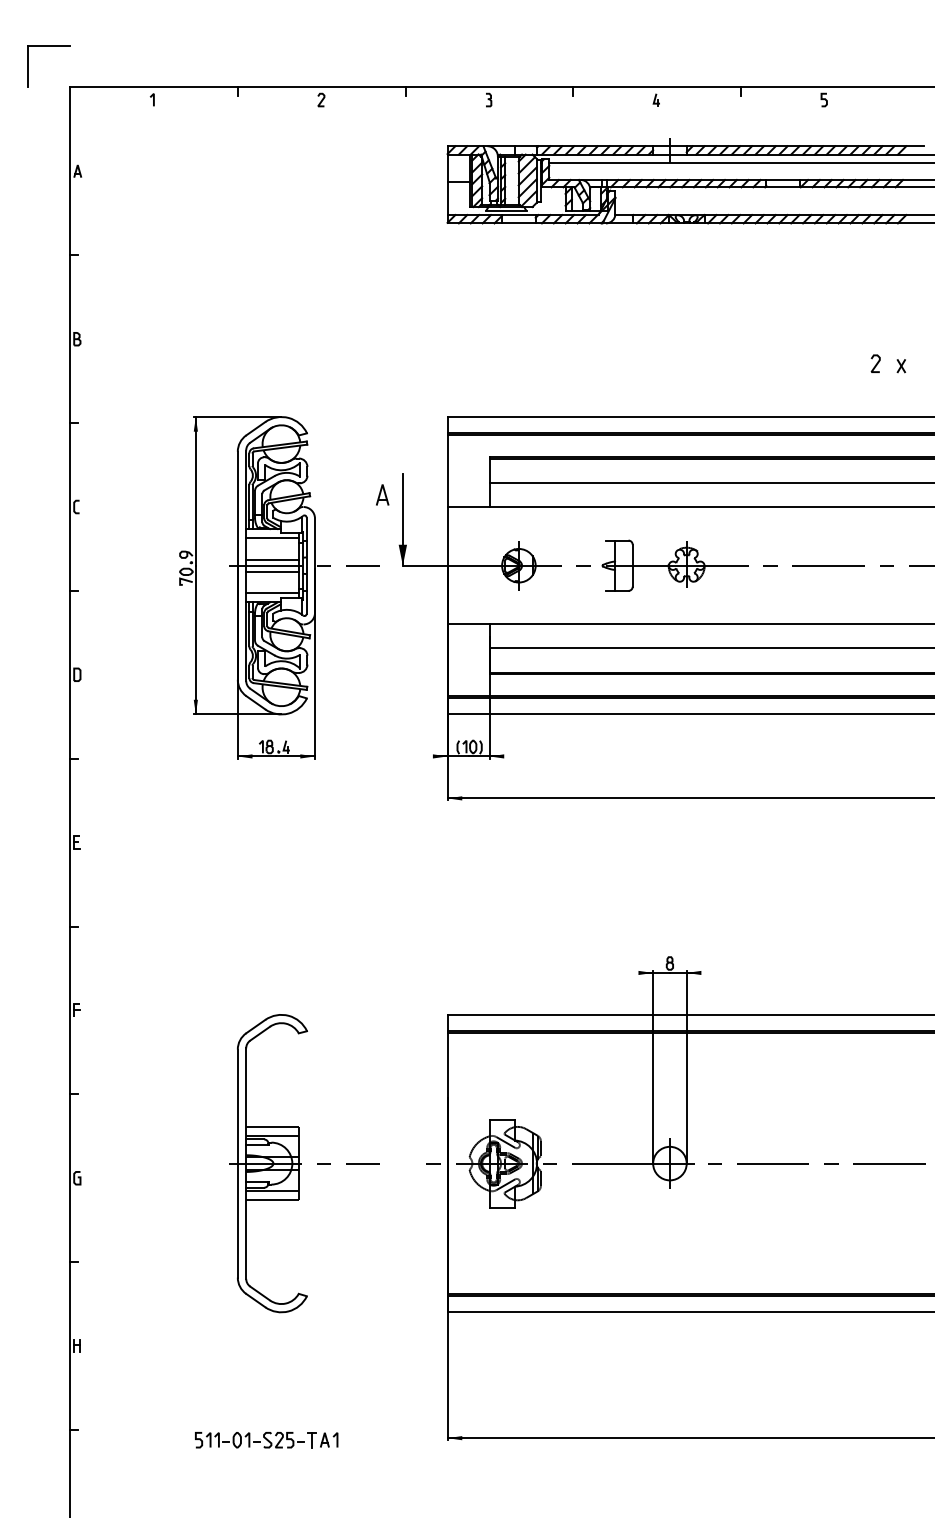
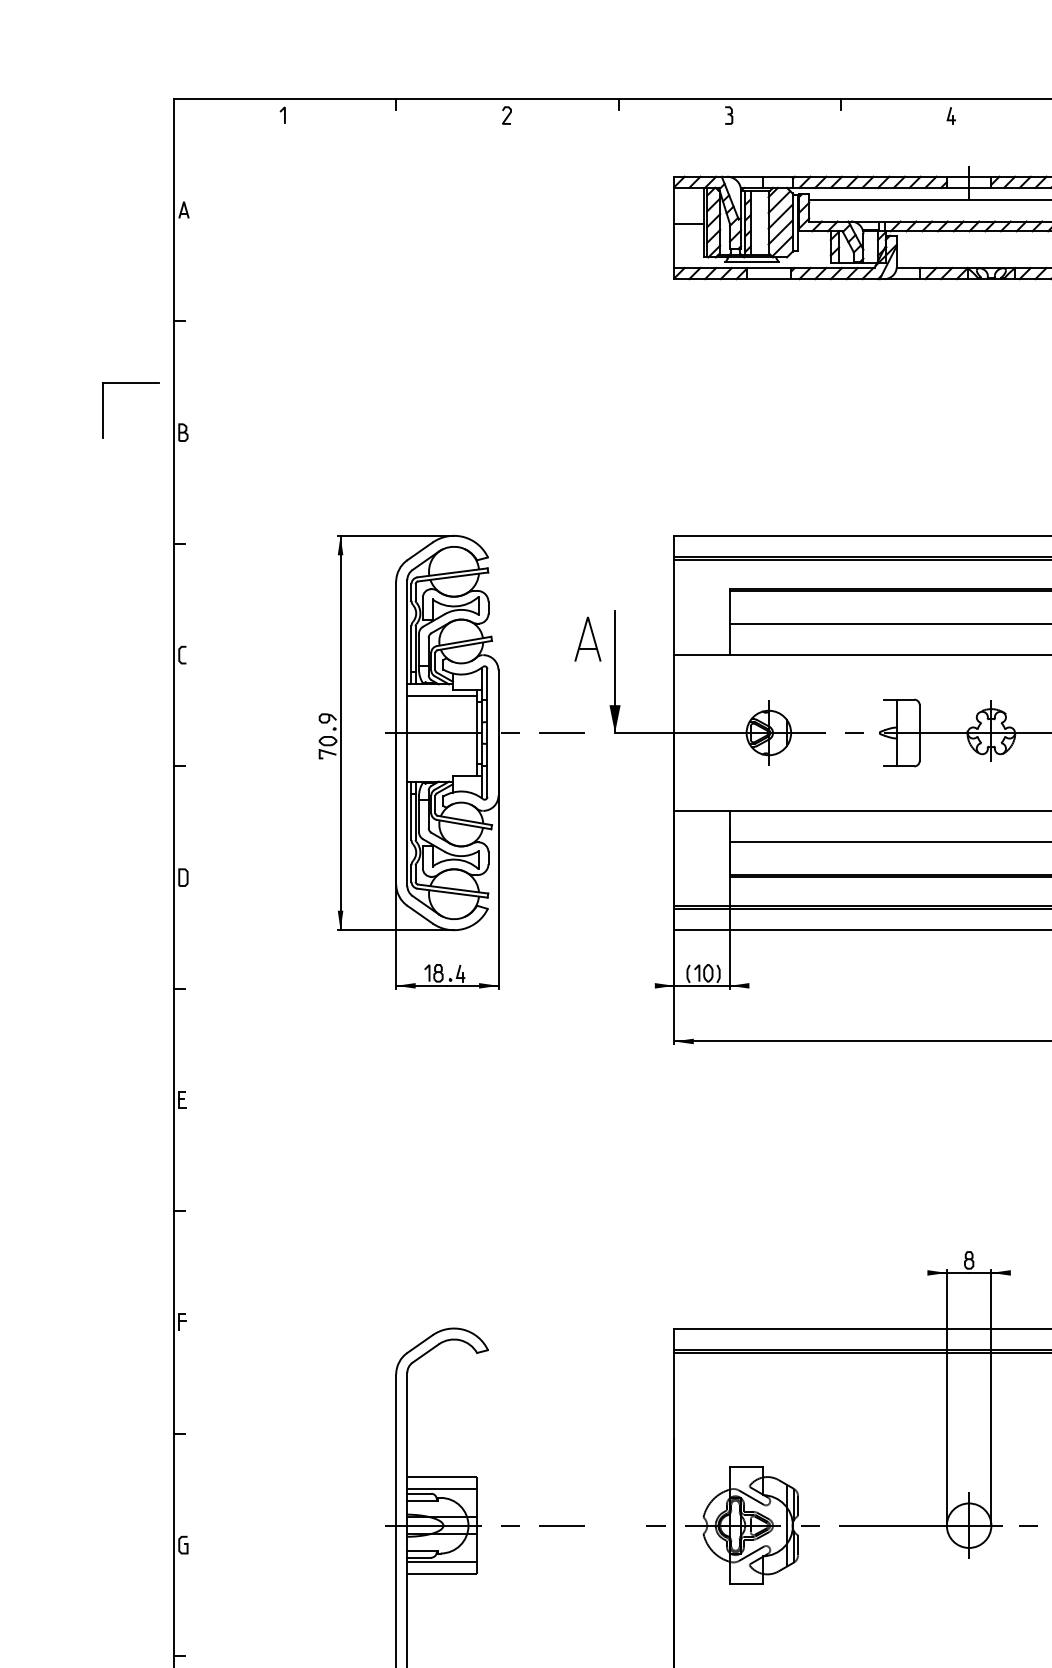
part: (48, 46) -> (130, 383), moved
part: (382, 494) -> (588, 638), size x1.6
line: (272, 559) -> (442, 724), removed
line: (272, 571) -> (442, 740), removed
line: (272, 593) -> (442, 769), removed

